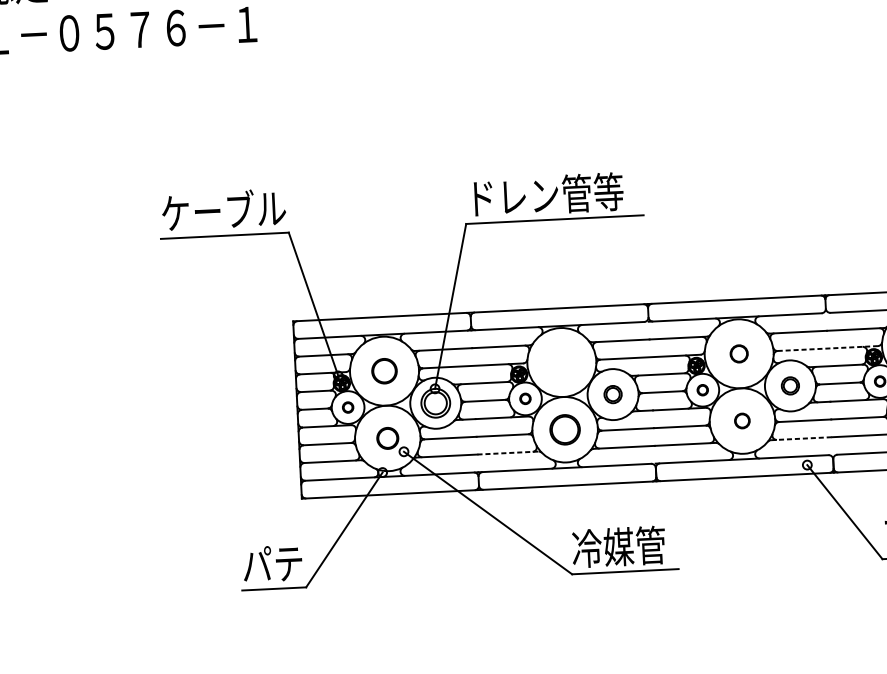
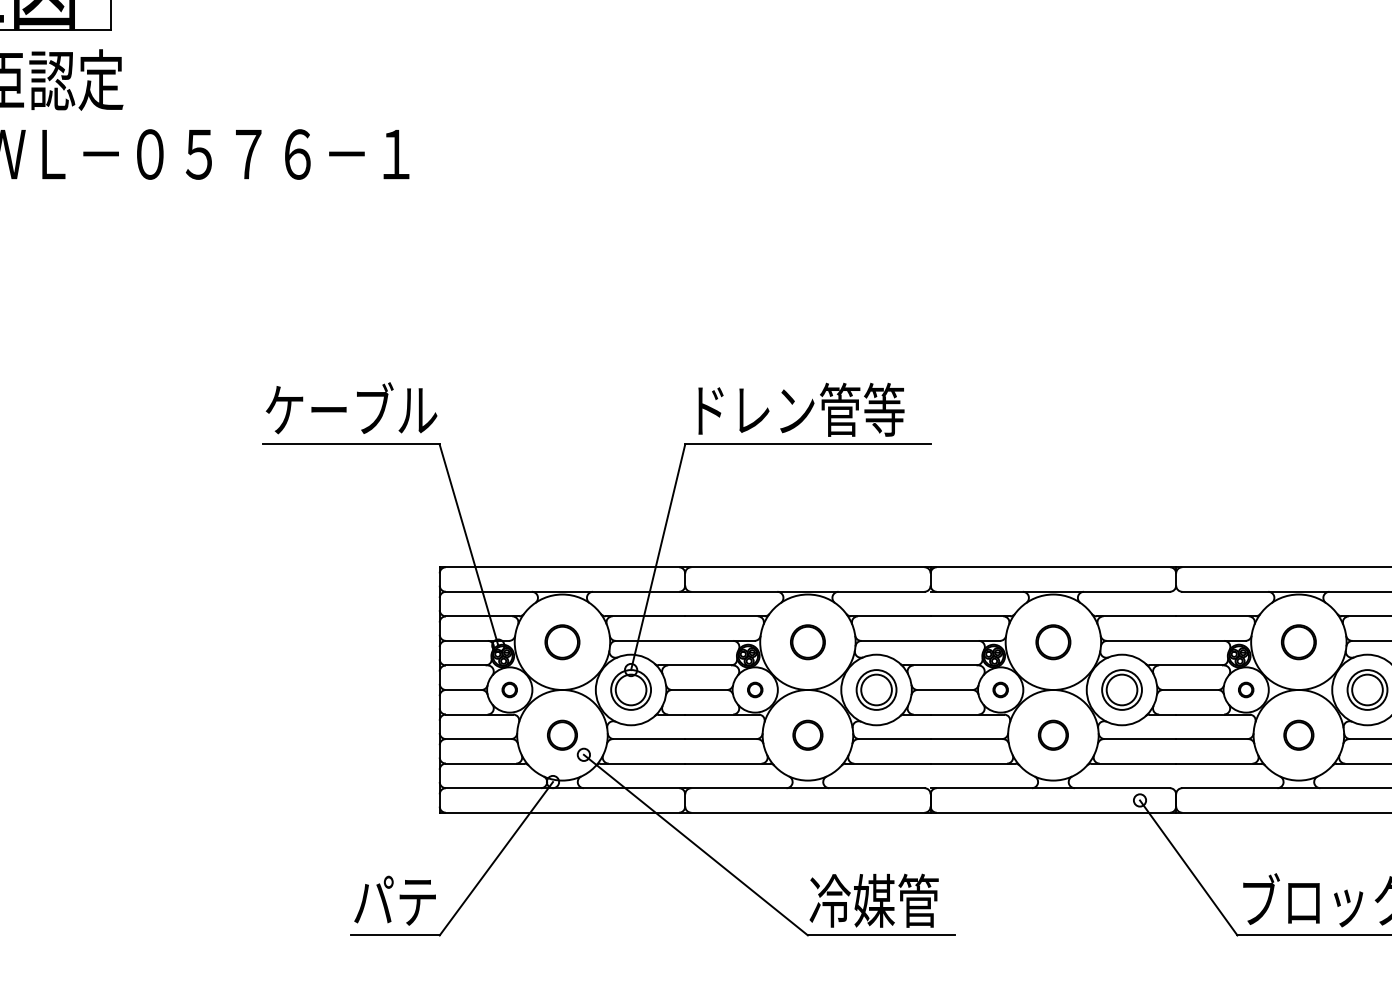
line: (828, 348) -> (1176, 640), dashed -> solid
part: (739, 354) -> (1053, 642), size x1.43
part: (561, 362) -> (807, 642), added
part: (790, 385) -> (1121, 689), size x1.67
part: (613, 394) -> (876, 689), size x1.67
part: (741, 420) -> (1052, 734), size x1.43
part: (564, 429) -> (807, 734), size x0.71
line: (802, 438) -> (1134, 763), dashed -> solid
line: (508, 452) -> (727, 763), dashed -> solid

